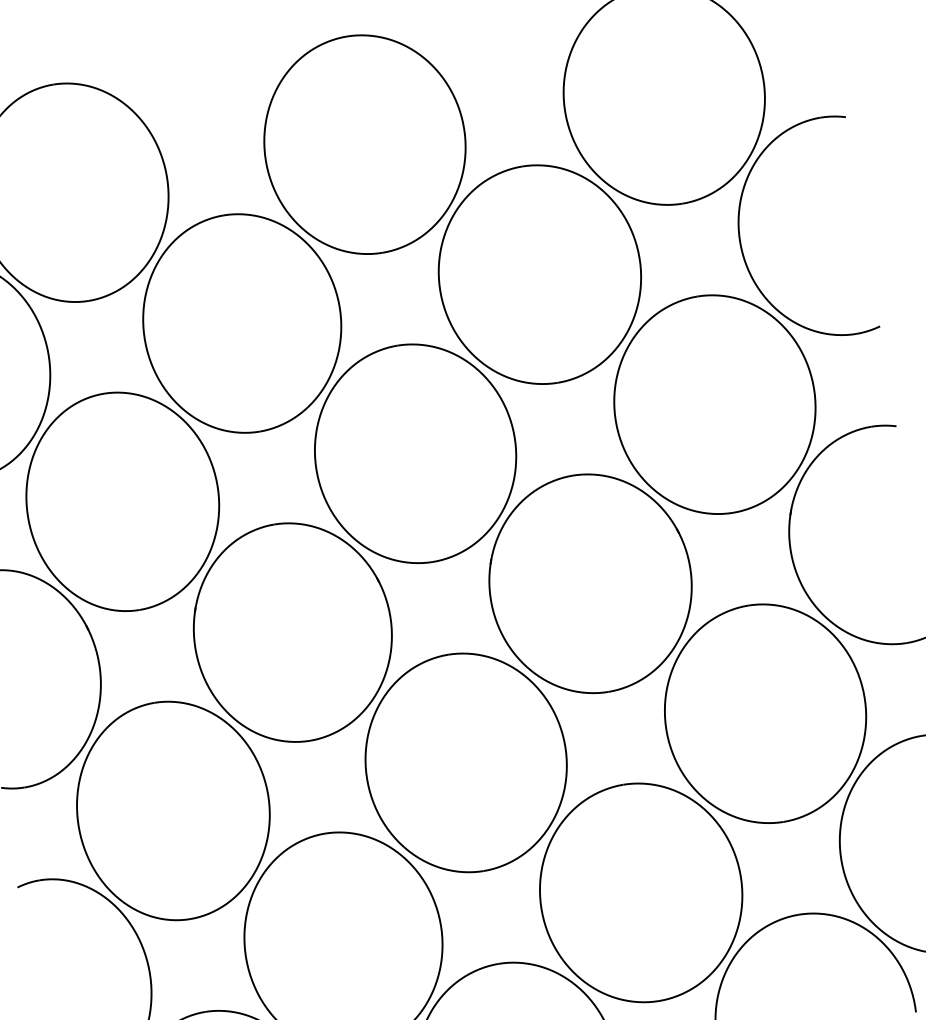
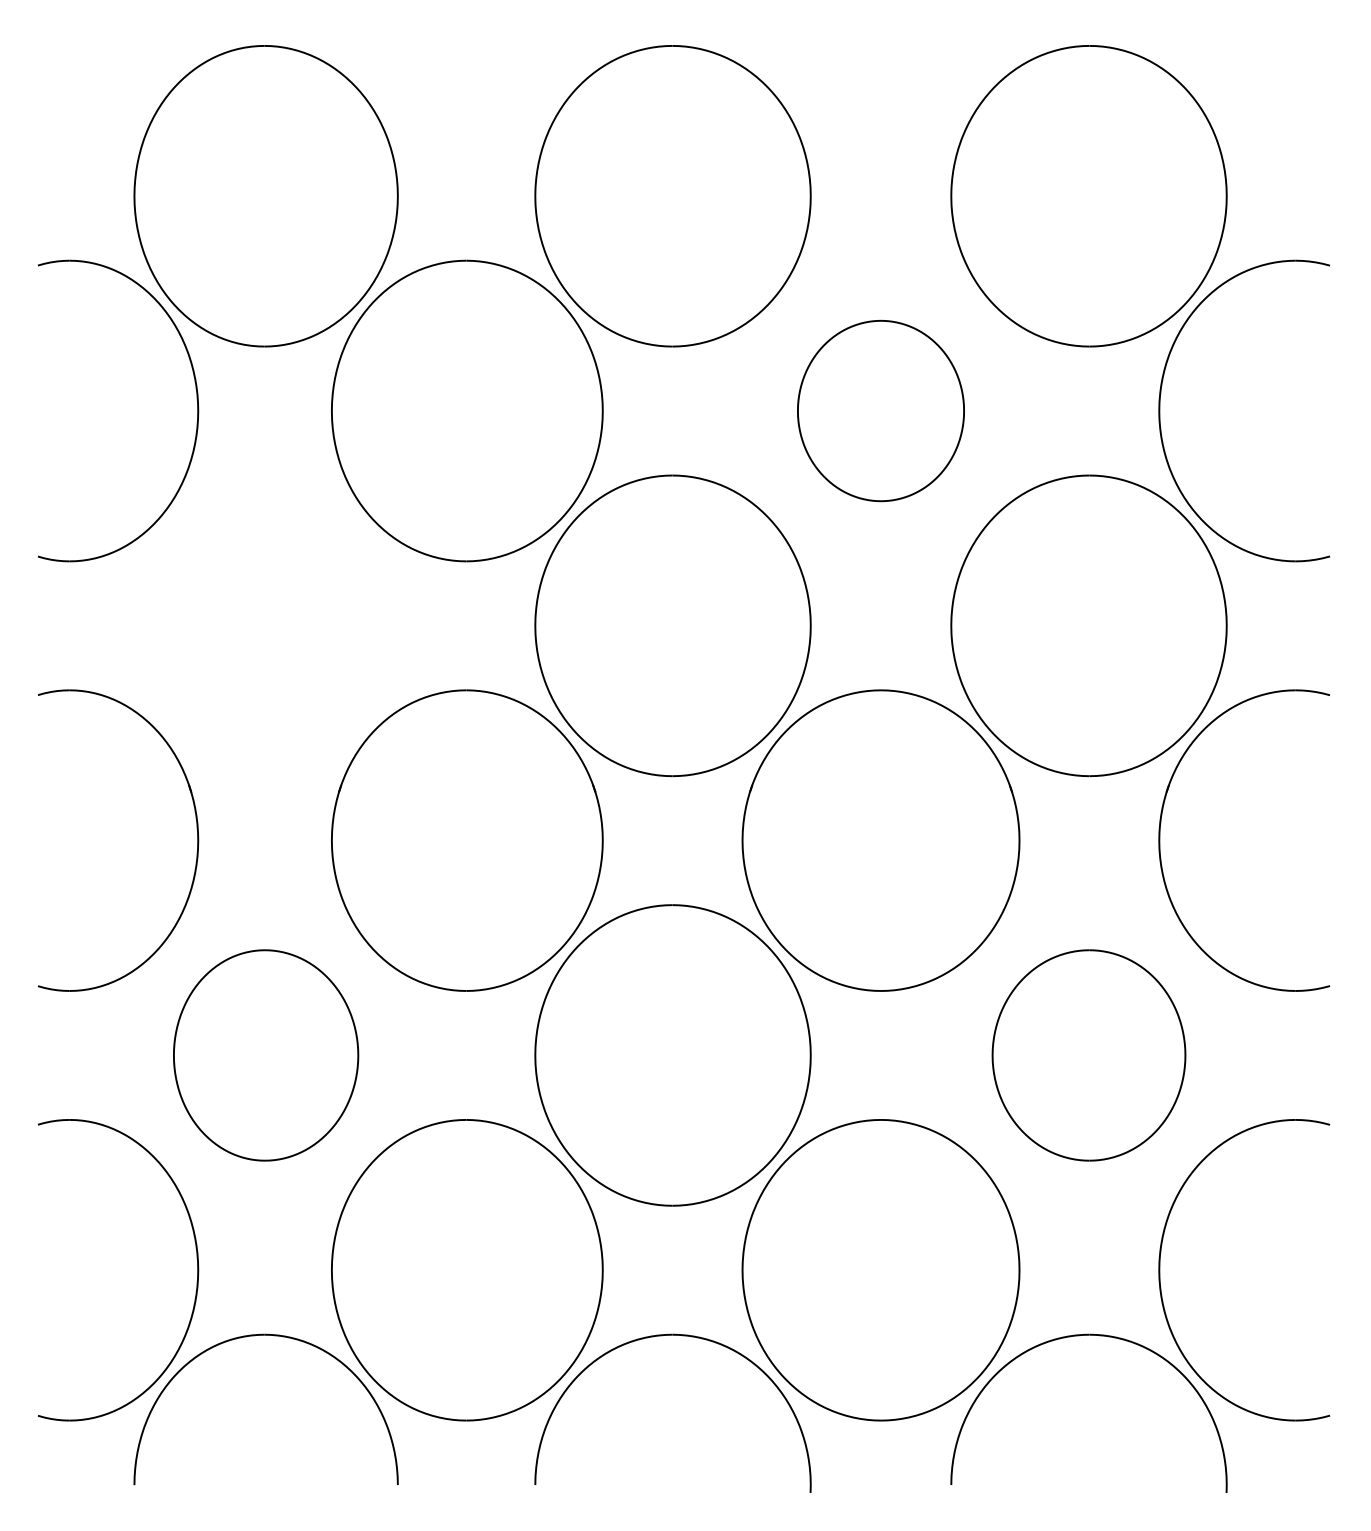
part: (539, 274) -> (880, 410), size x0.6
part: (122, 501) -> (265, 625), removed
part: (765, 713) -> (1088, 1055), size x0.7
part: (172, 810) -> (265, 1055), size x0.7

